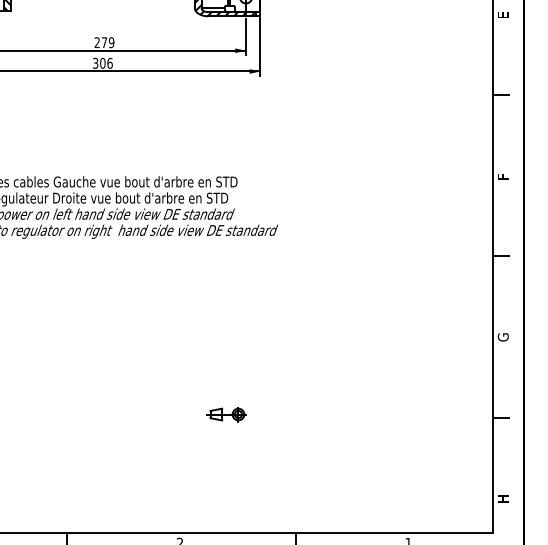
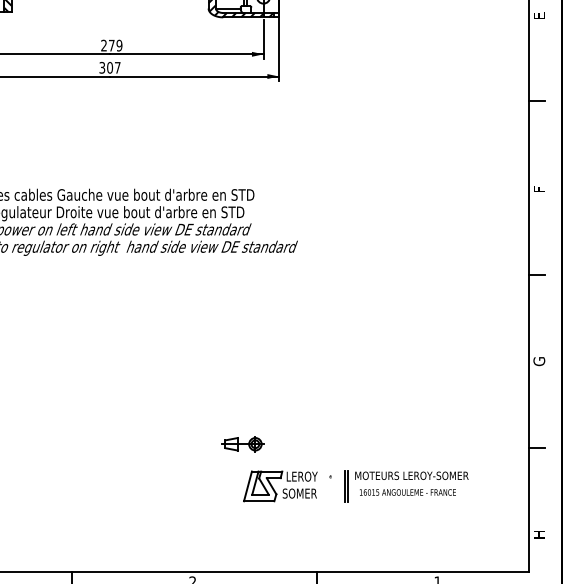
text: (109, 62) -> (117, 66), 306 -> 307
part: (331, 453) -> (355, 486), added

